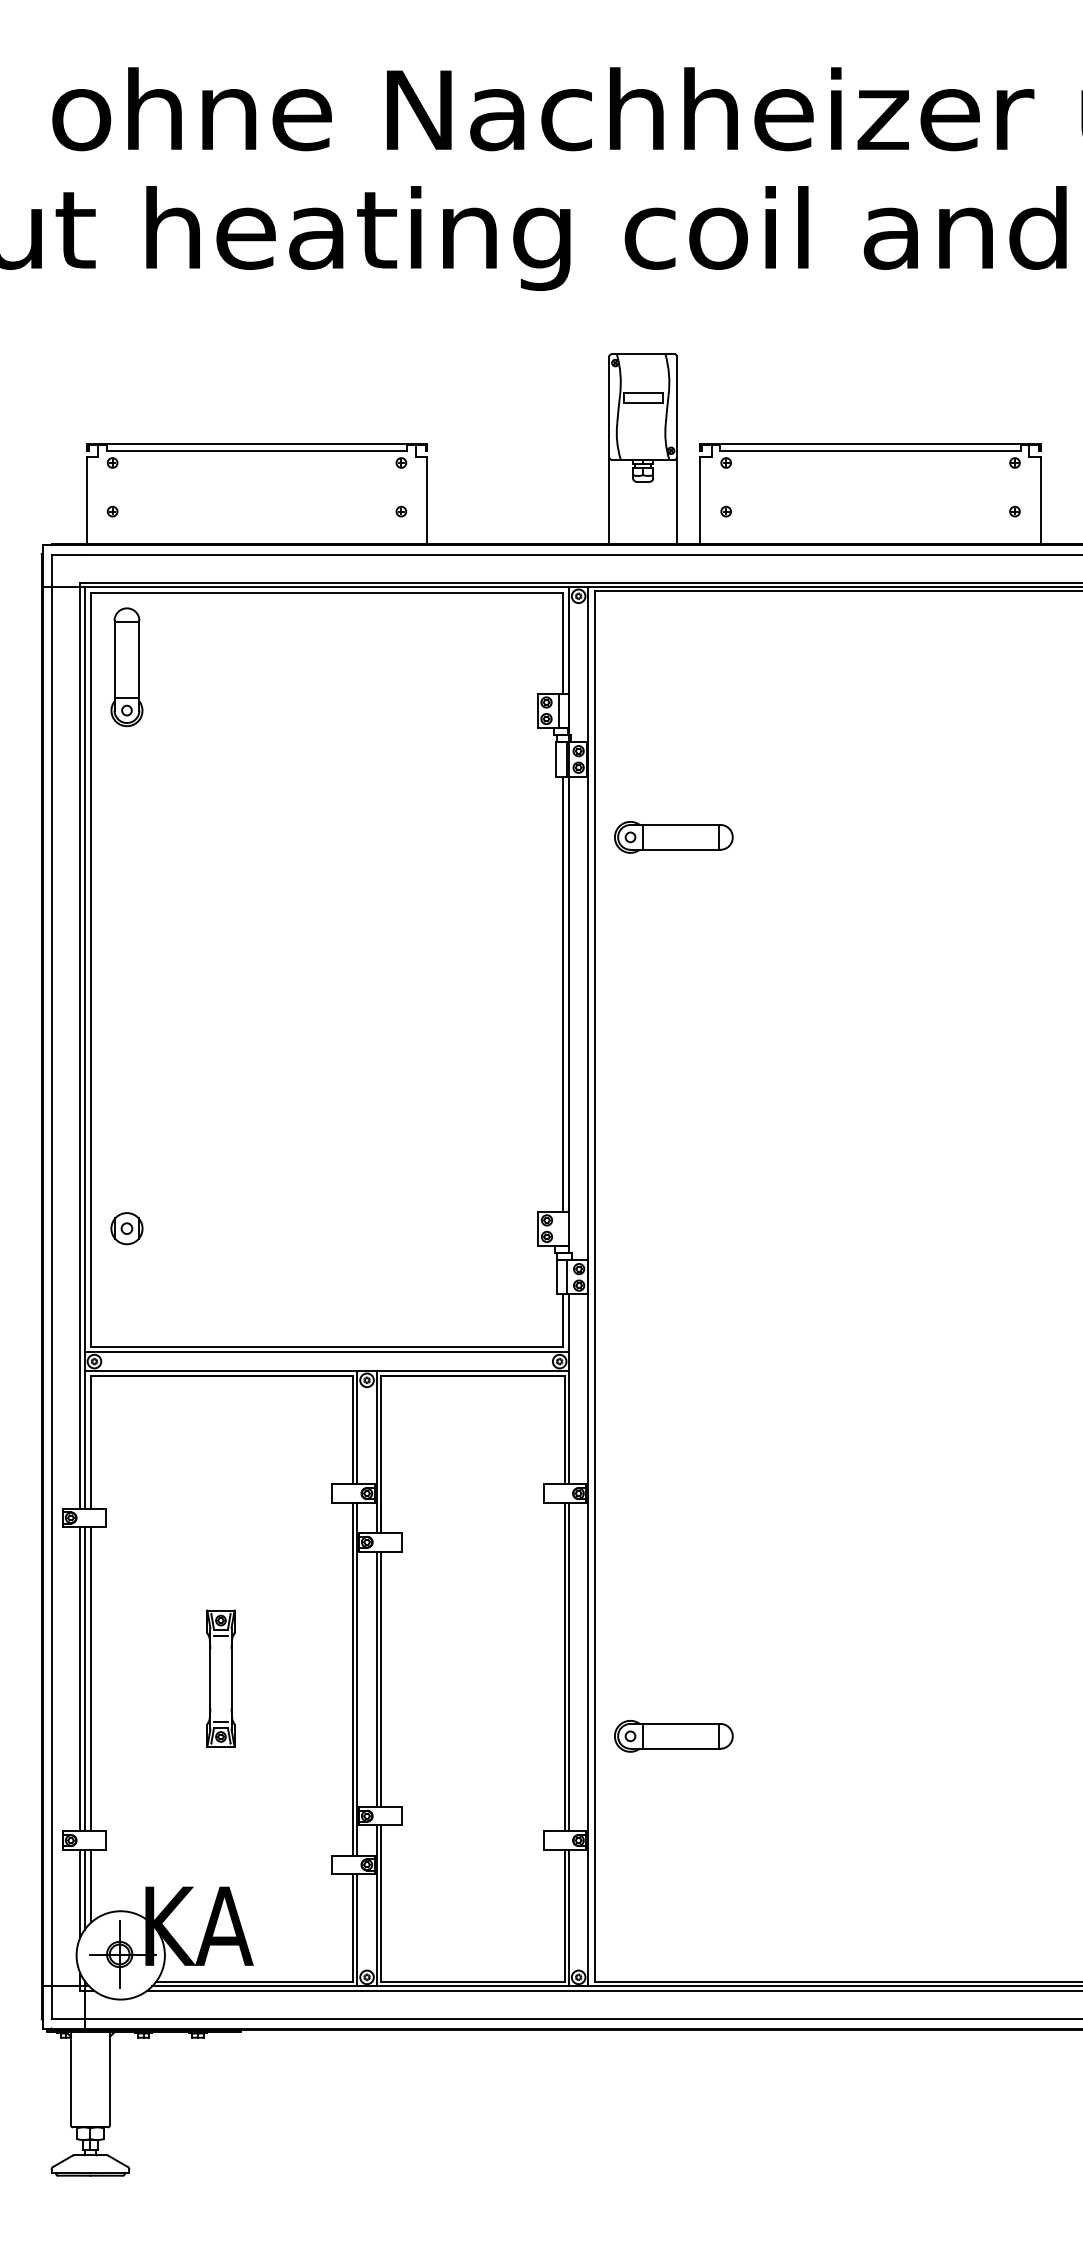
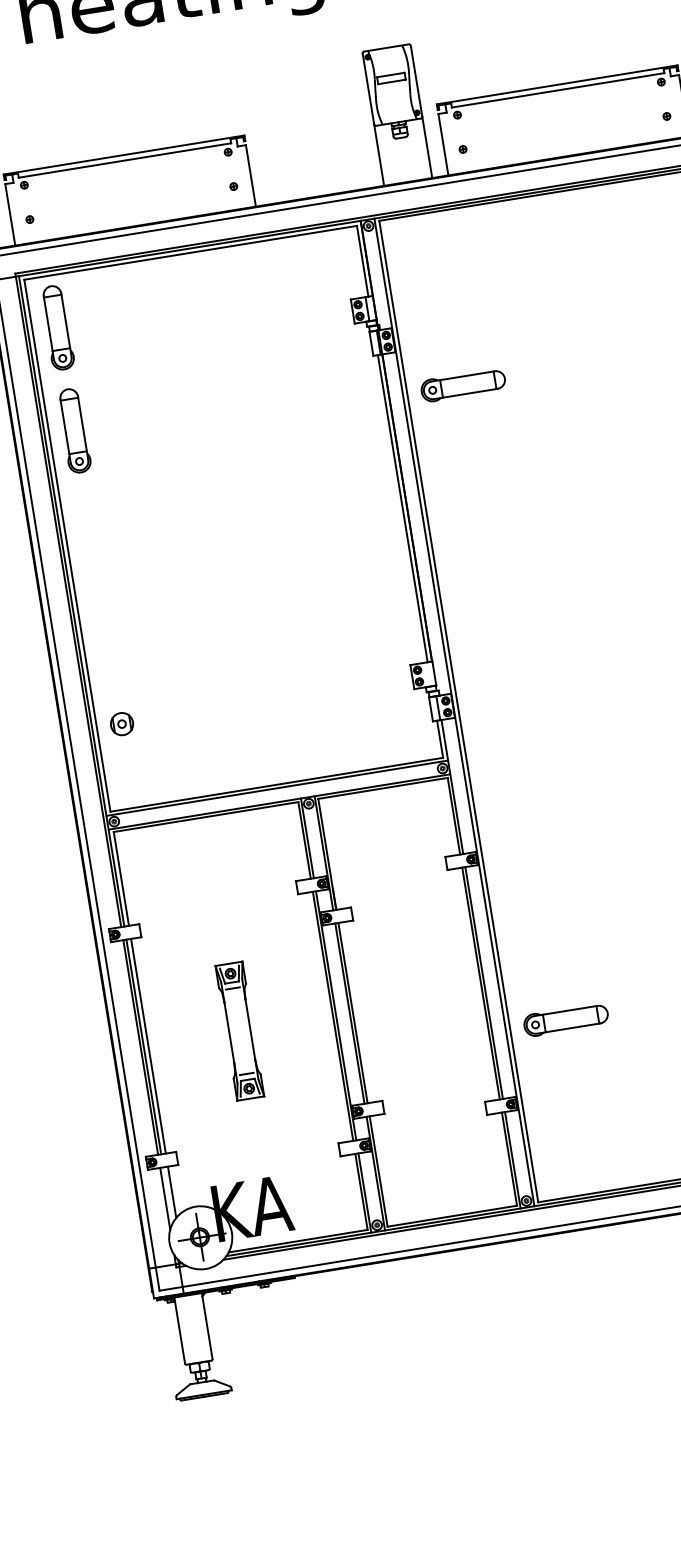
part: (126, 813) -> (74, 431), added
part: (220, 1678) -> (239, 1030), size x1.4
line: (84, 1889) -> (167, 1195), removed

